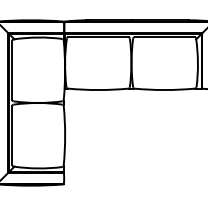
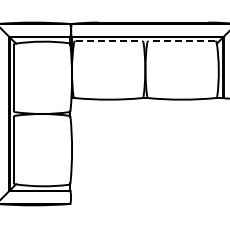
line: (99, 37) -> (109, 41), solid -> dashed
line: (164, 37) -> (181, 41), solid -> dashed

